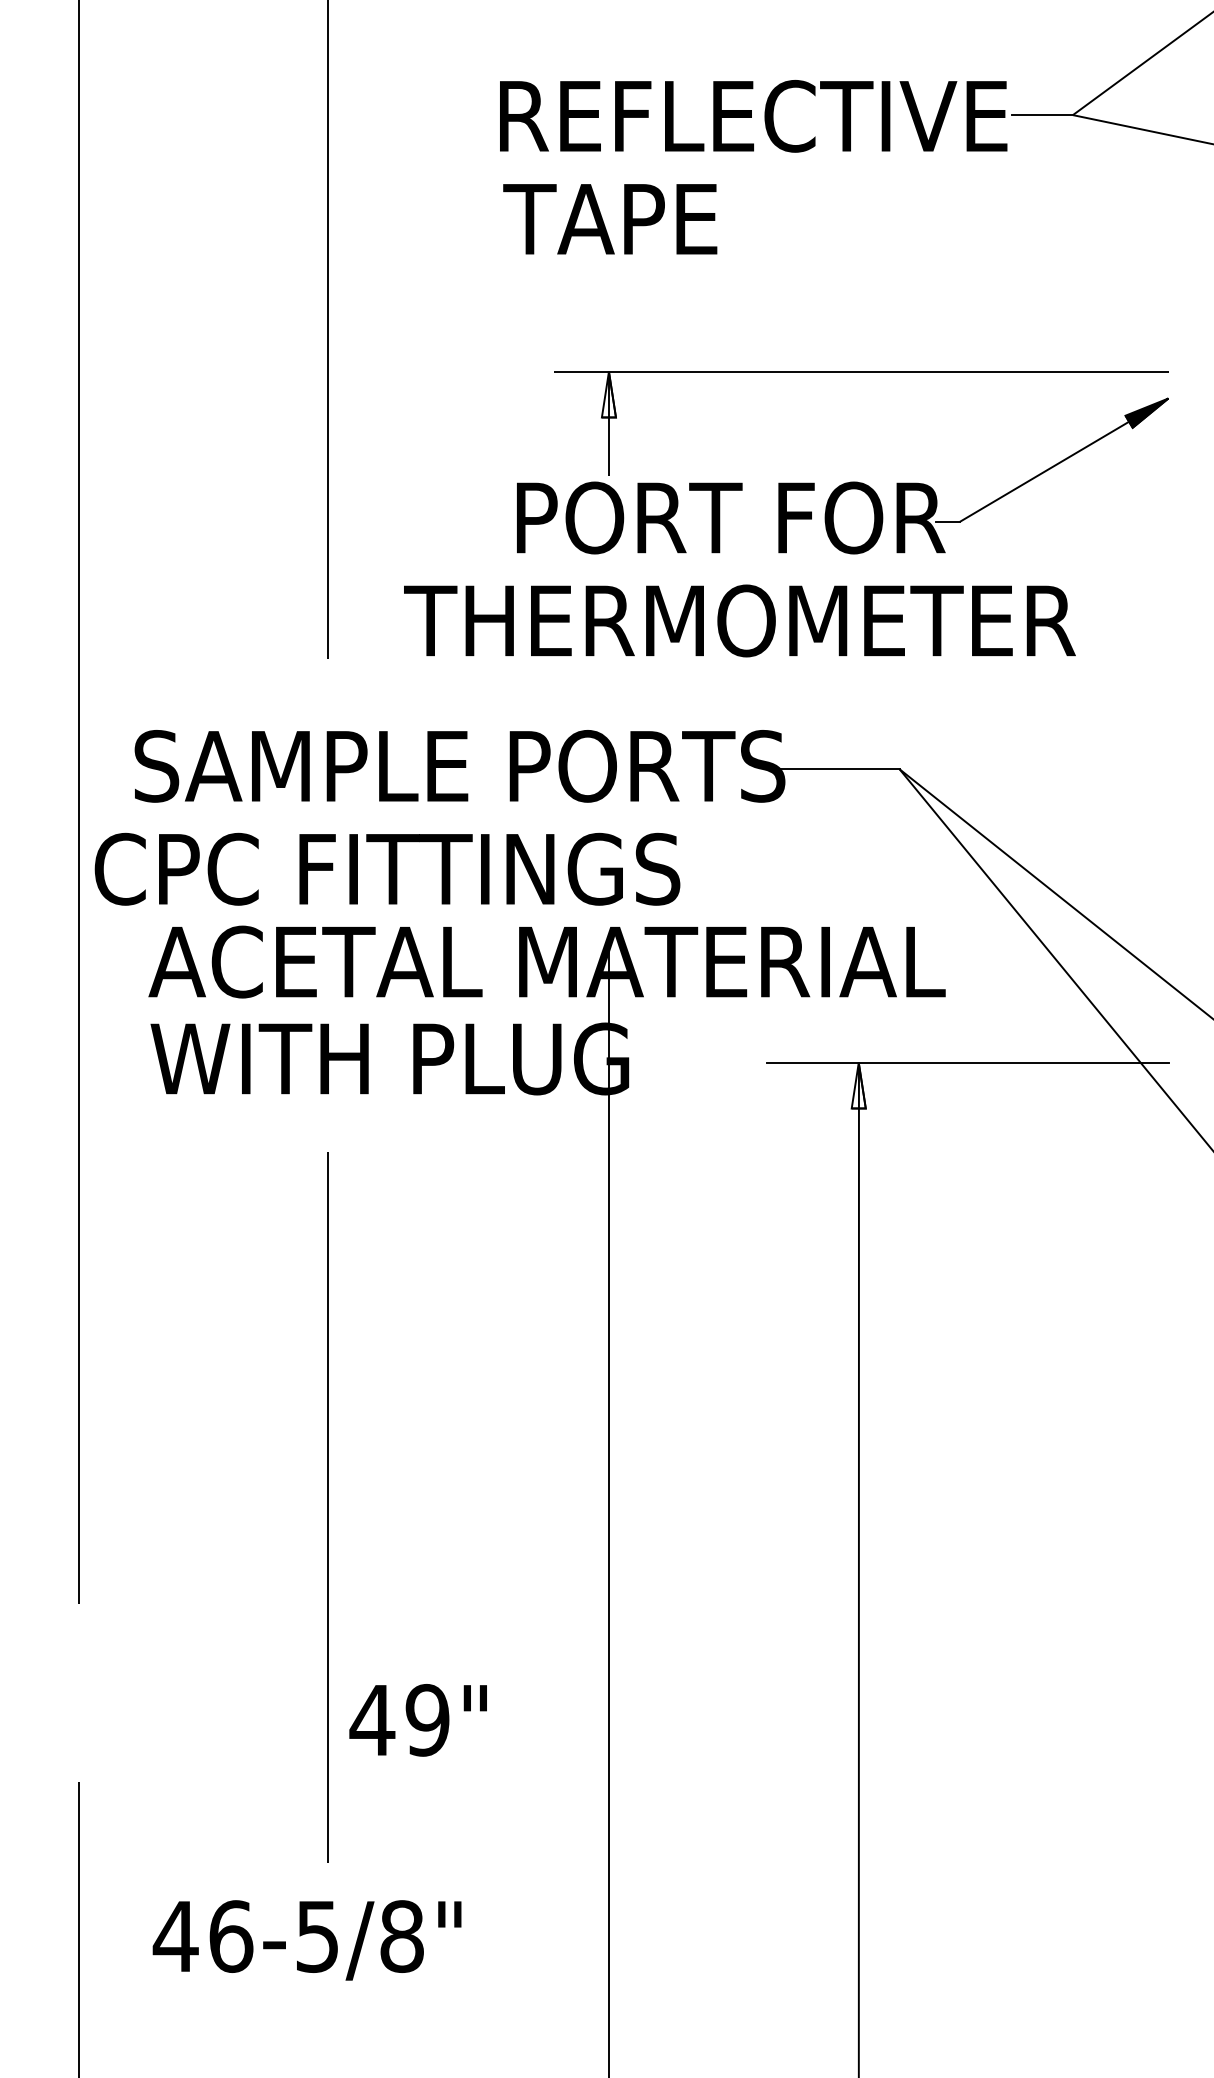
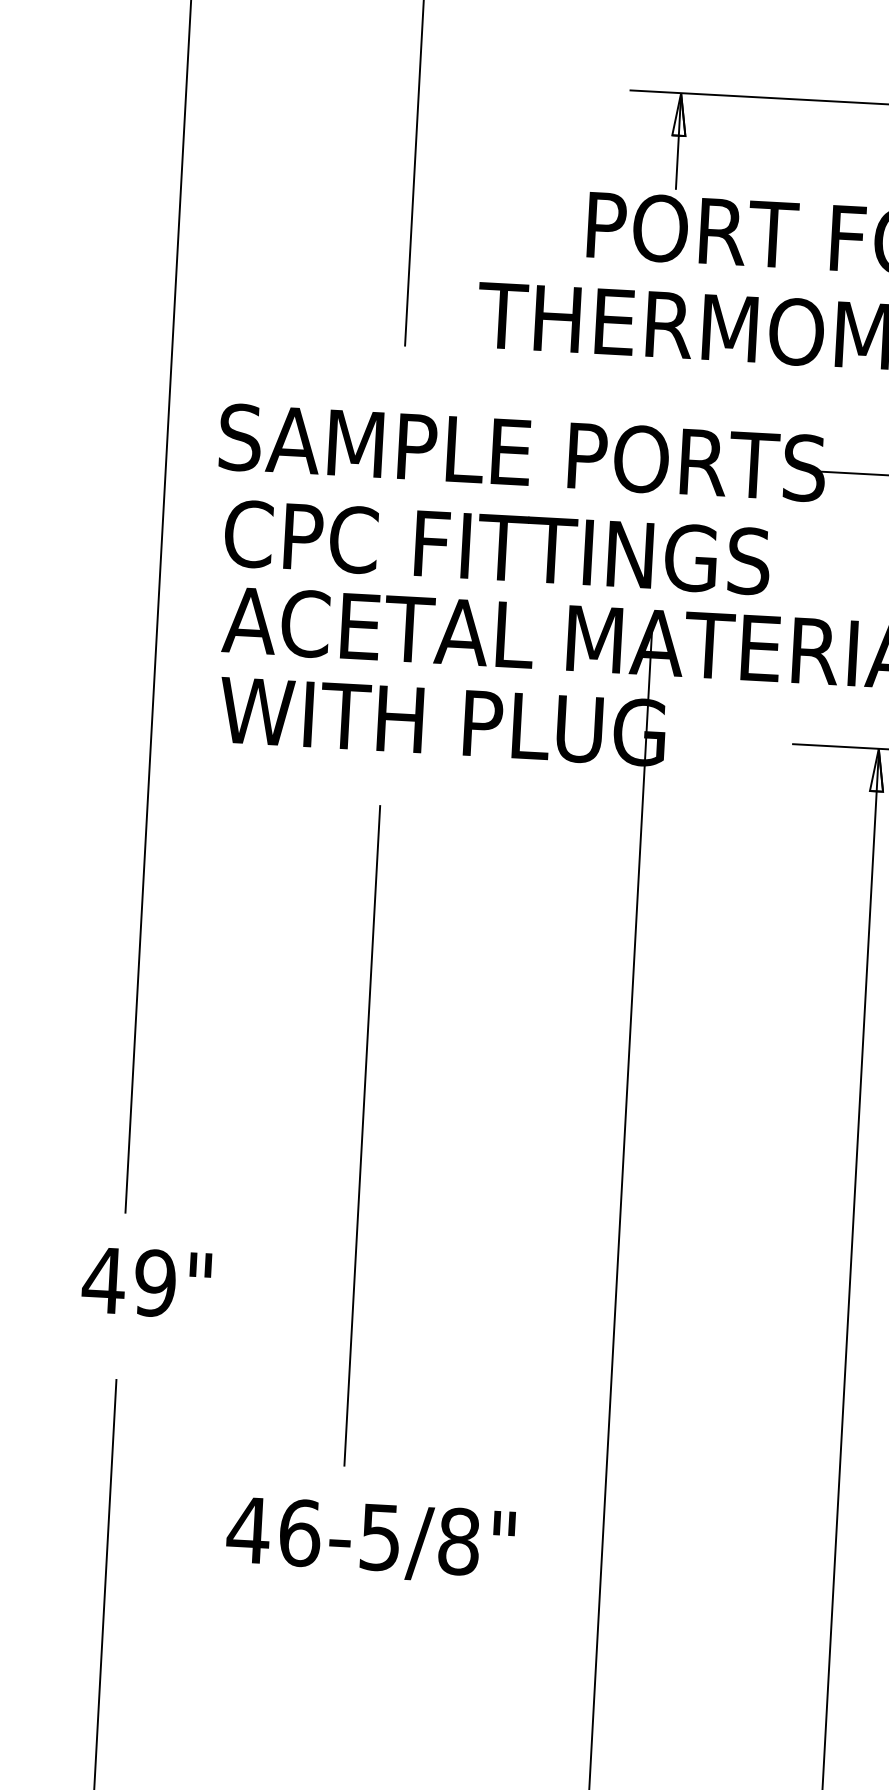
text: (387, 868) -> (497, 546), moved
text: (417, 1720) -> (145, 1282), moved
text: (306, 1940) -> (369, 1540), moved

